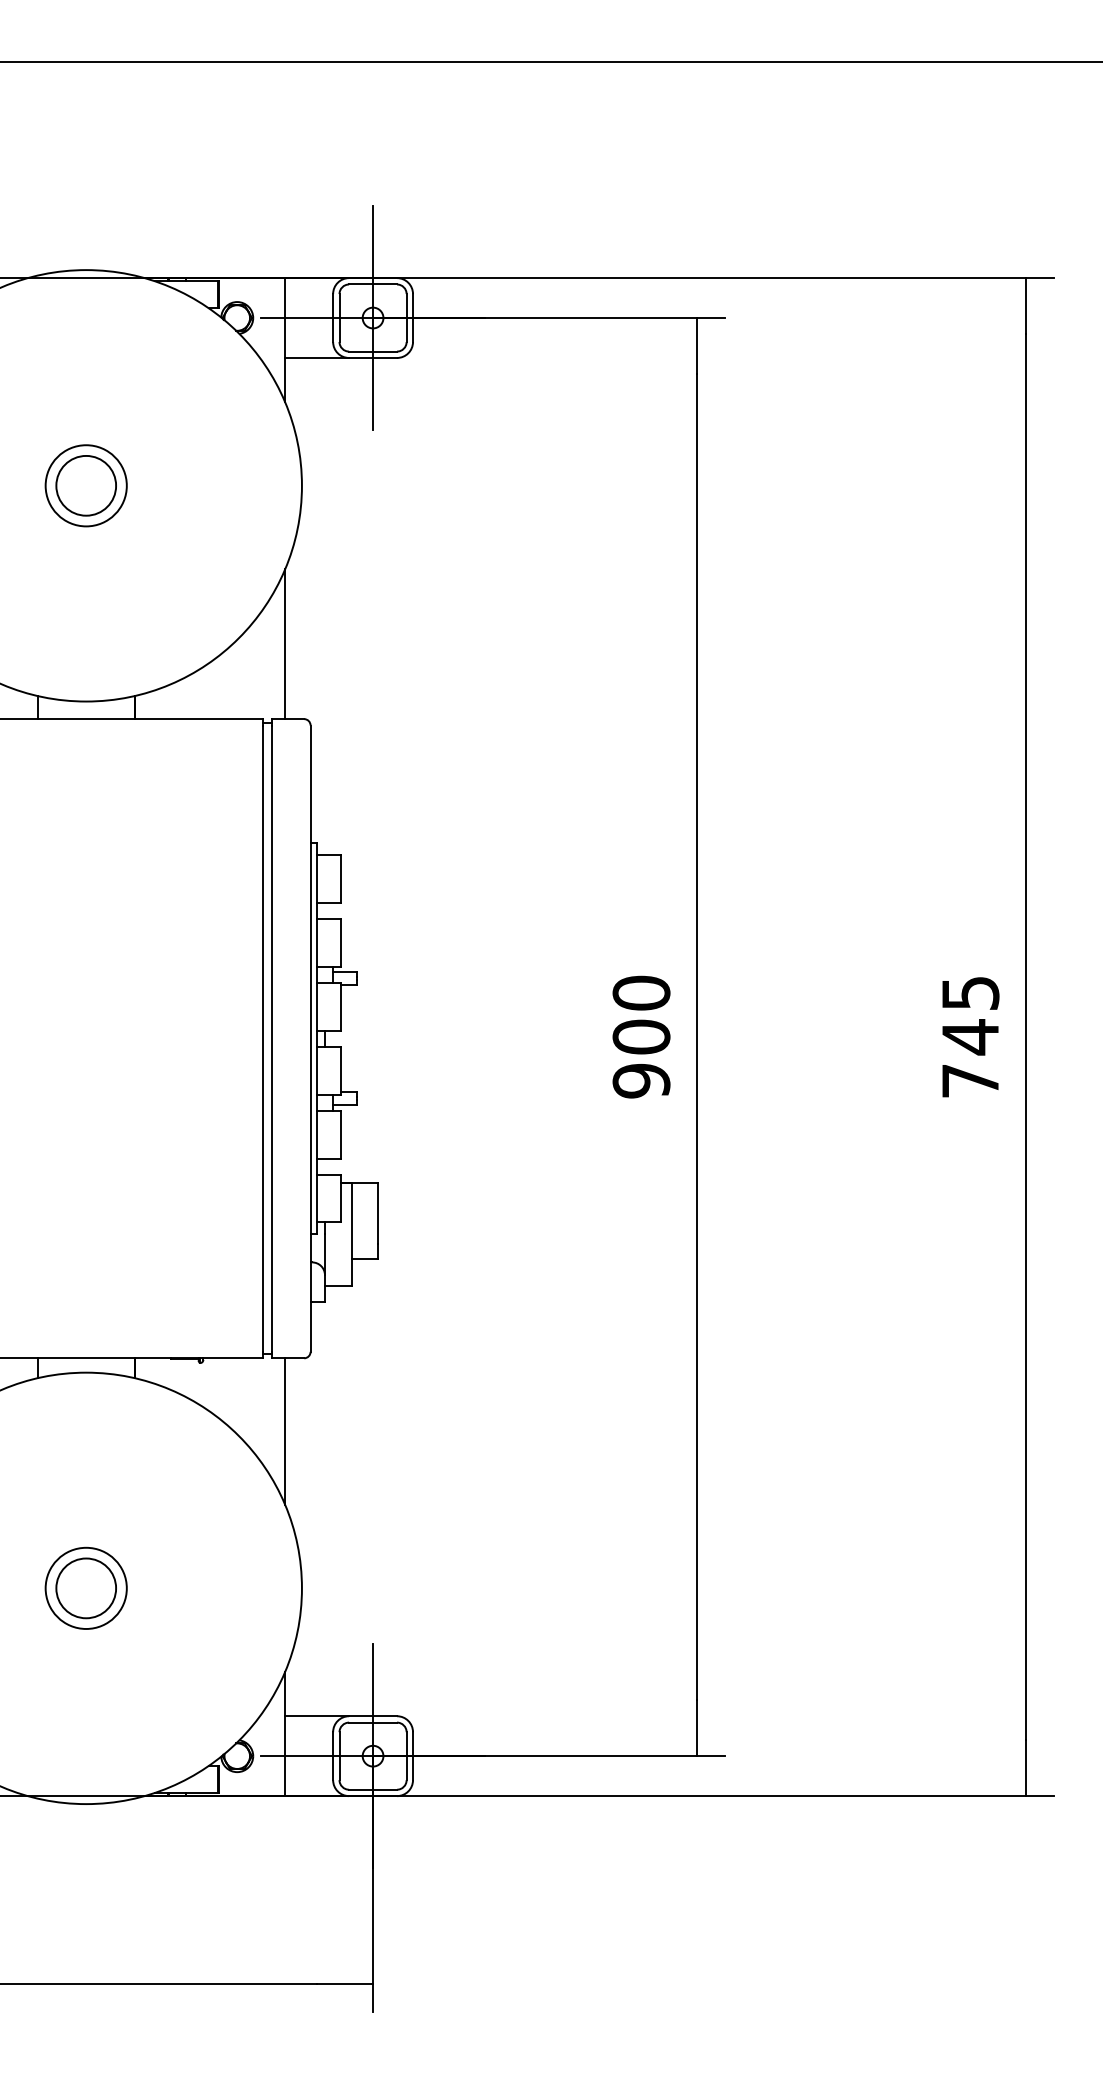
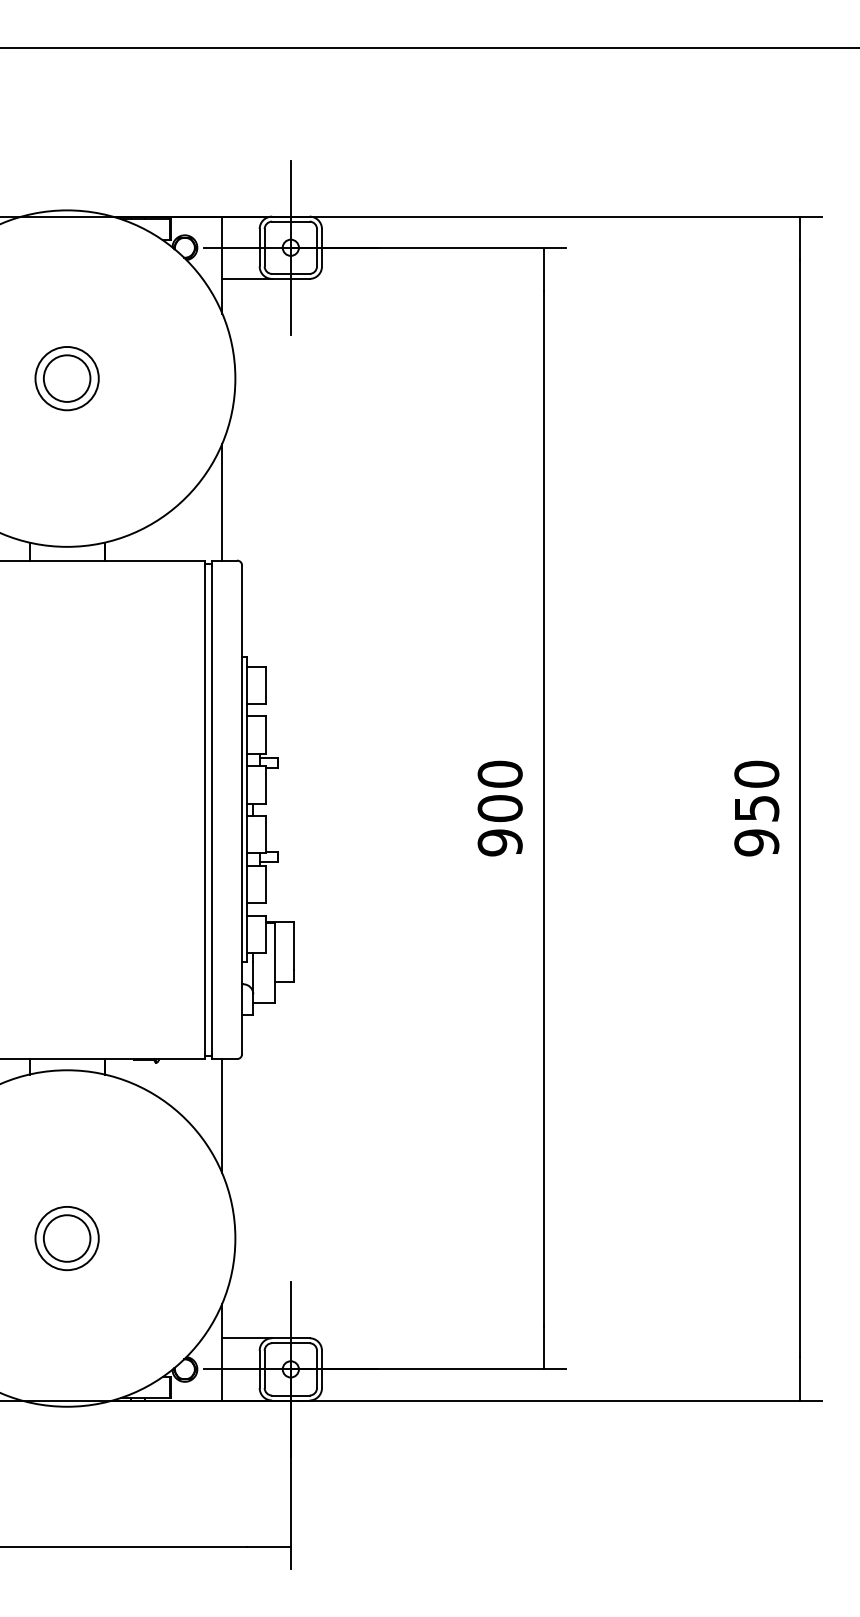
text: (970, 1036) -> (756, 808), 745 -> 950

